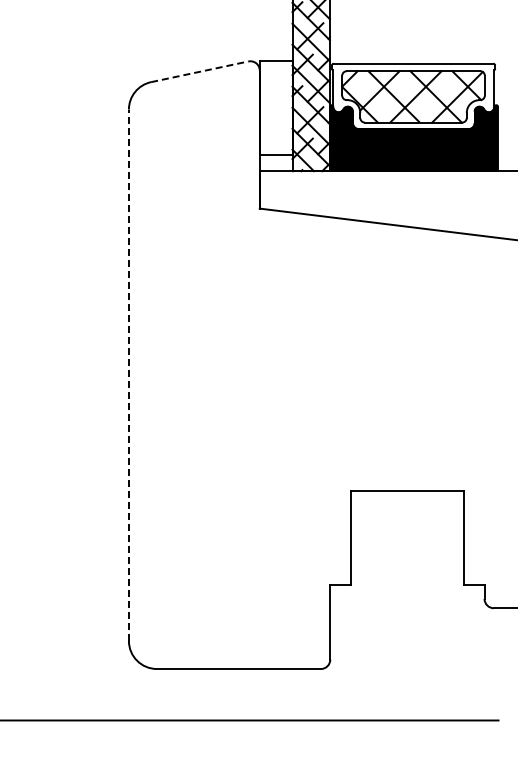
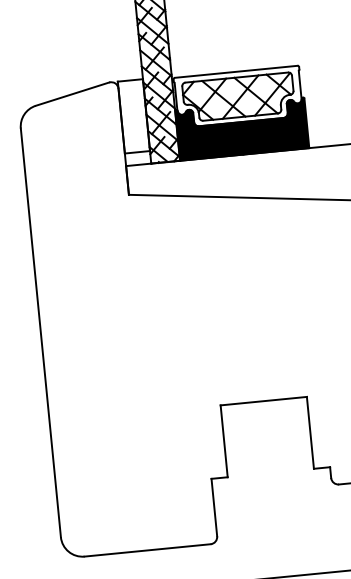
line: (199, 71) -> (72, 93), dashed -> solid
line: (128, 375) -> (40, 333), dashed -> solid

